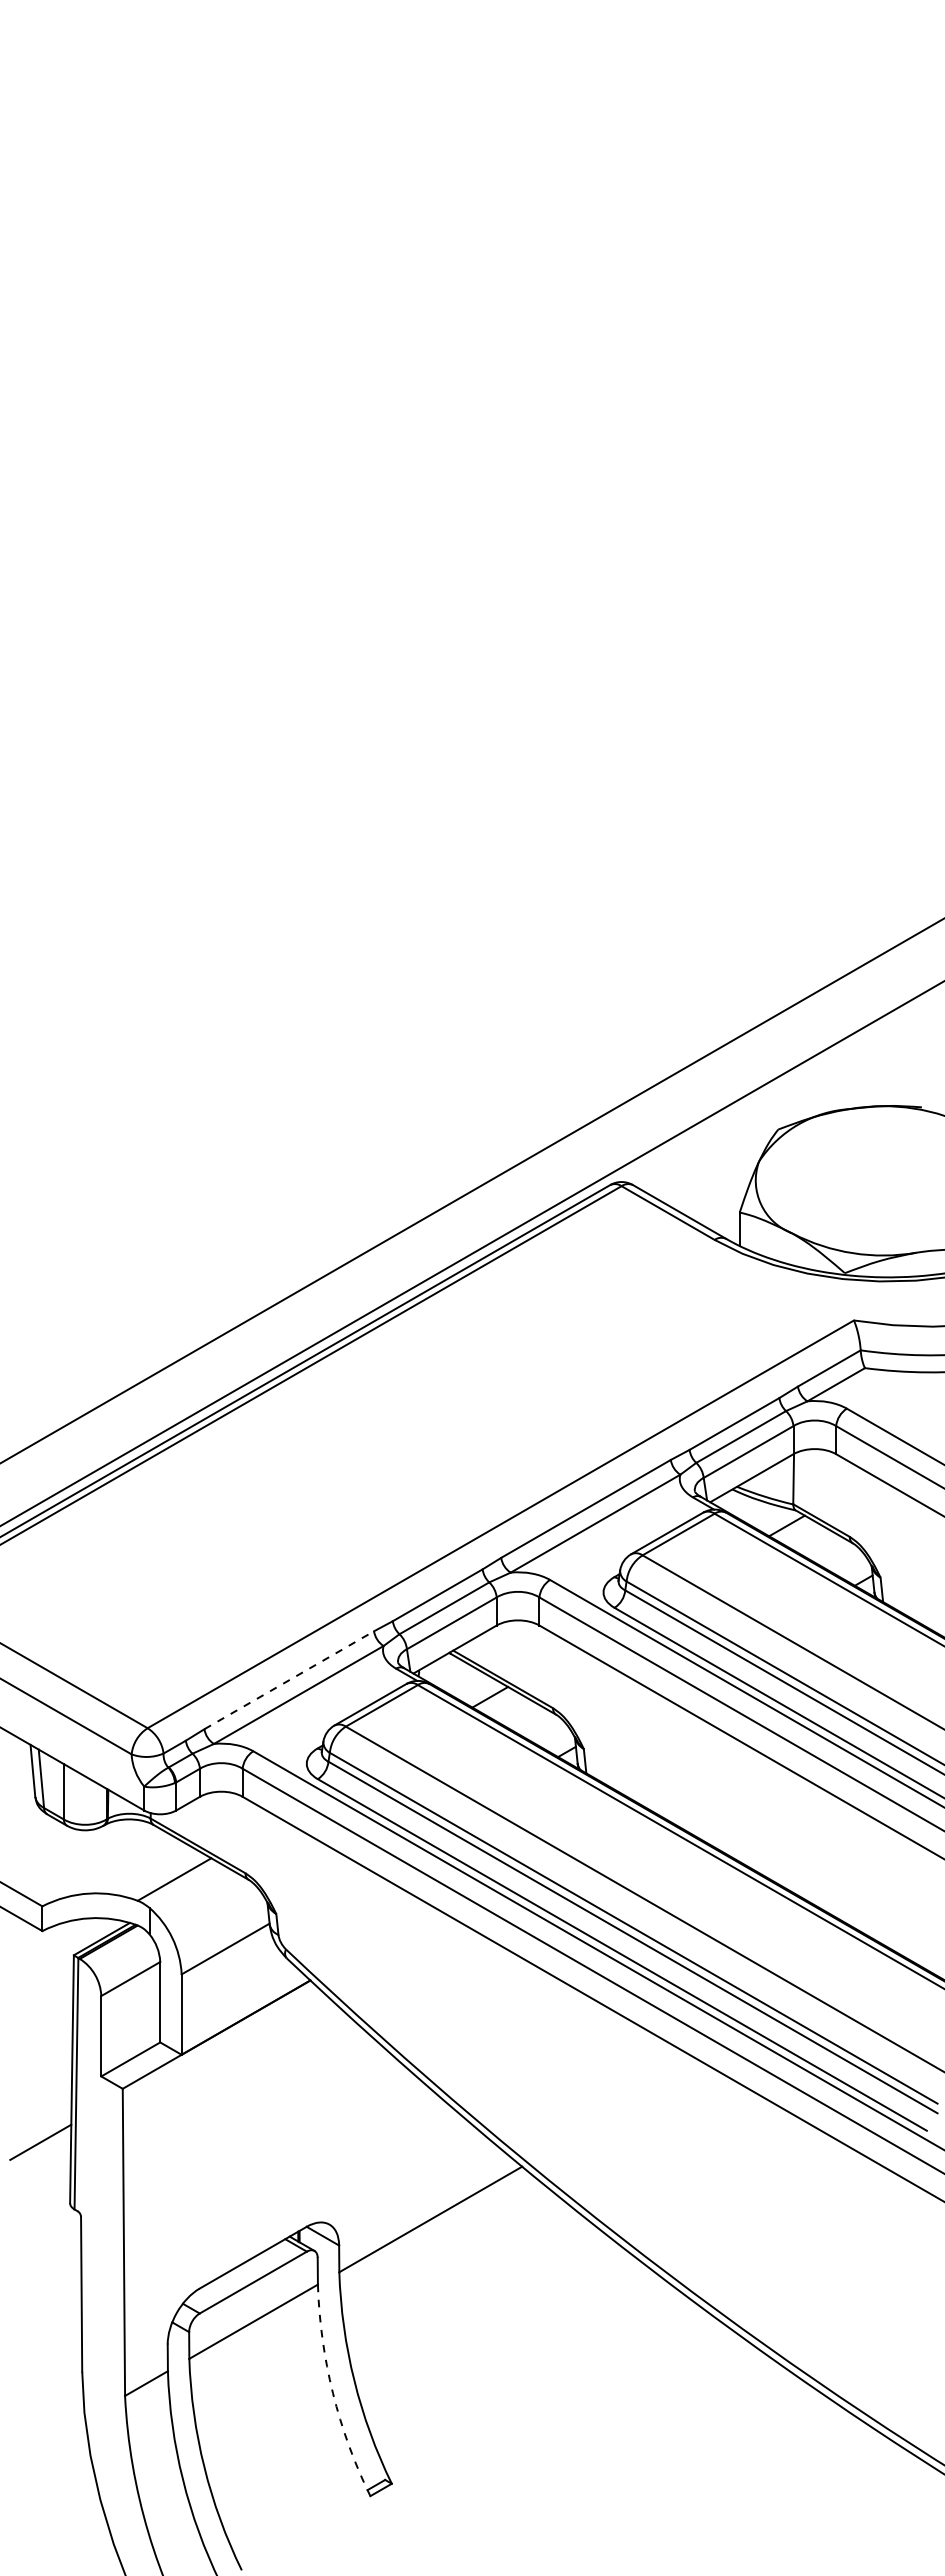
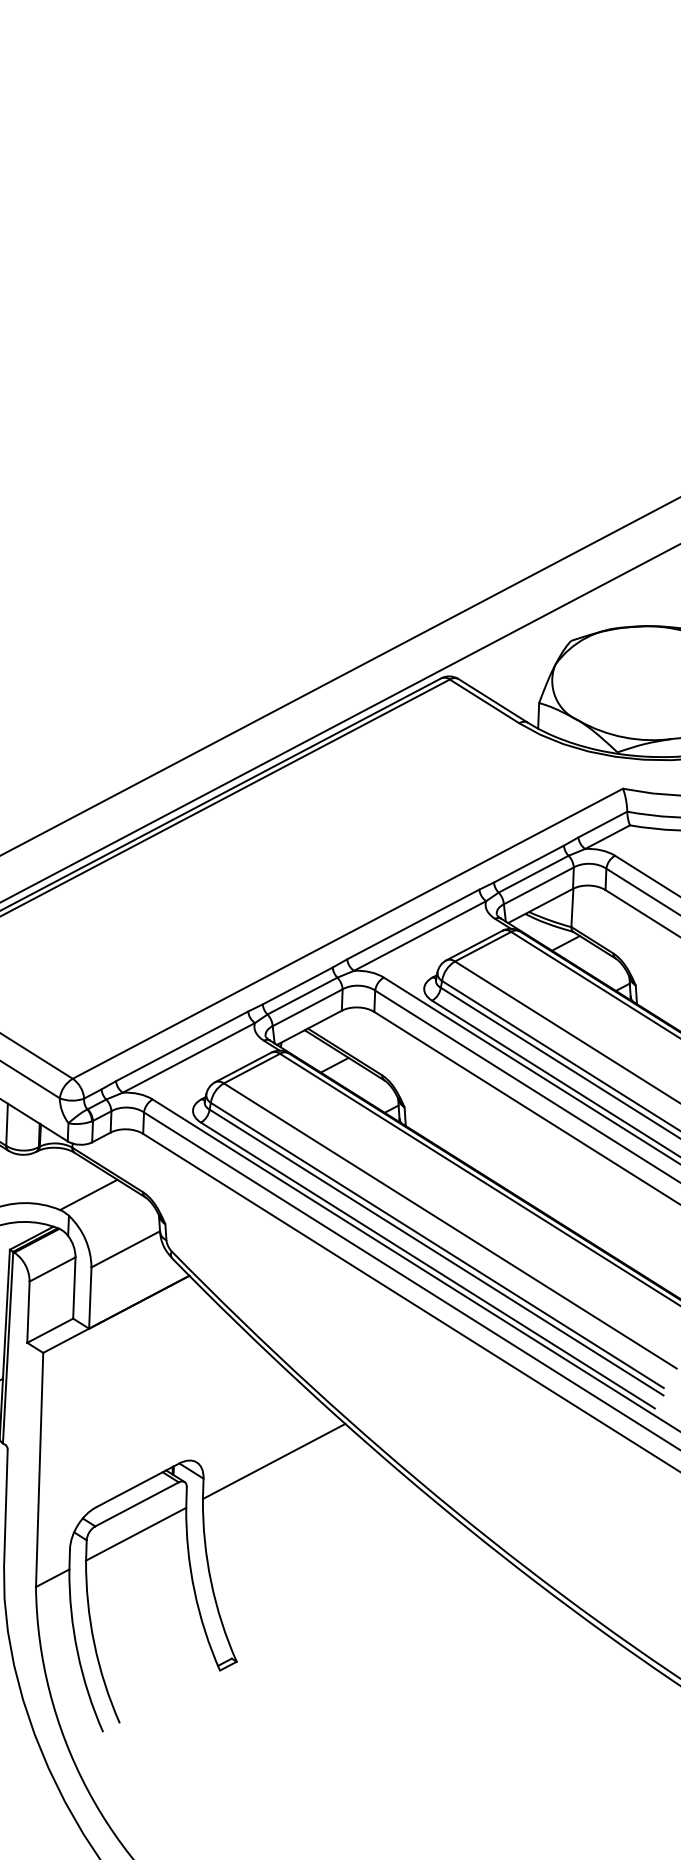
line: (289, 1680) -> (182, 1046), dashed -> solid
arc: (332, 2393) -> (194, 1591), dashed -> solid

